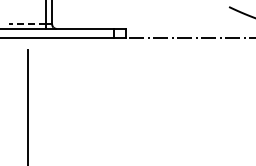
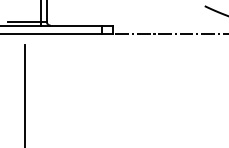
line: (27, 24) -> (24, 21), dashed -> solid

